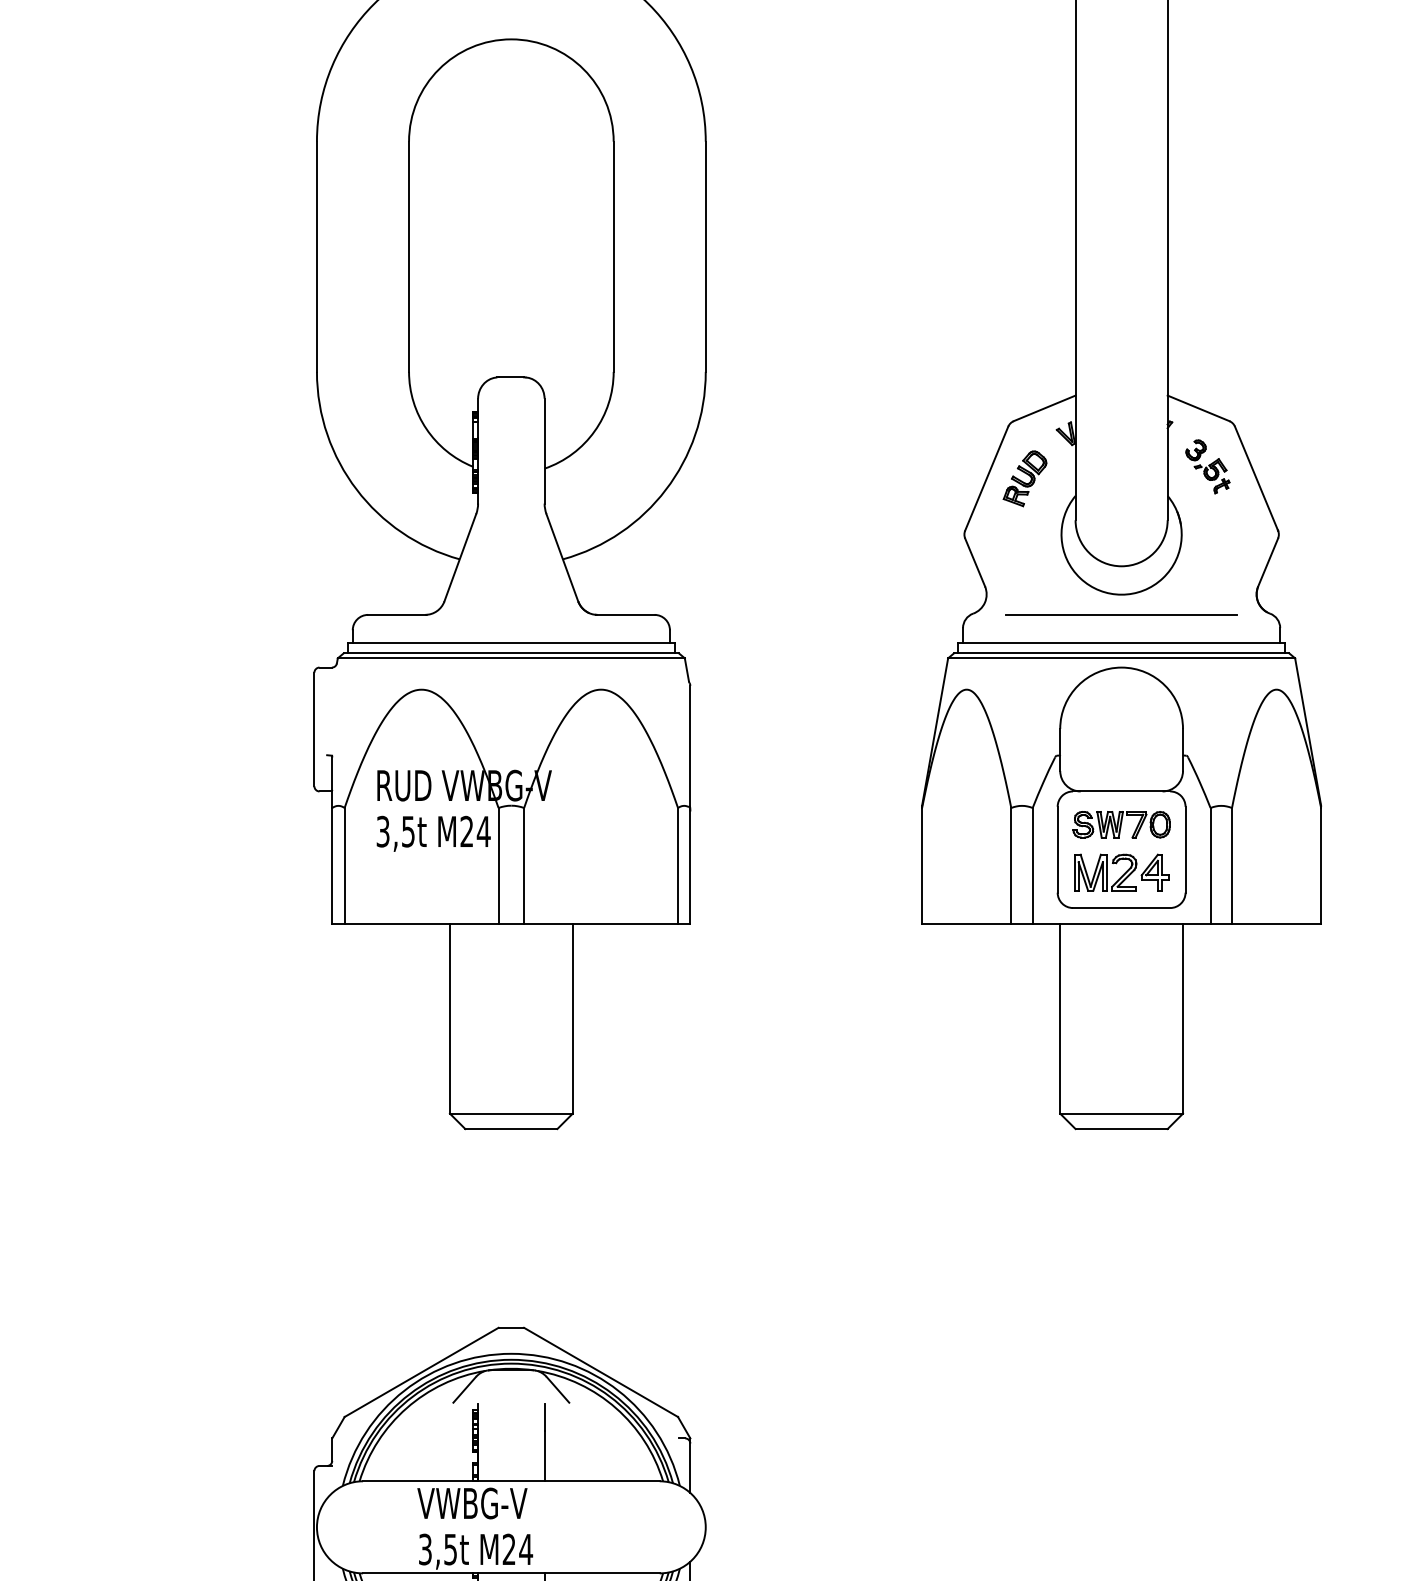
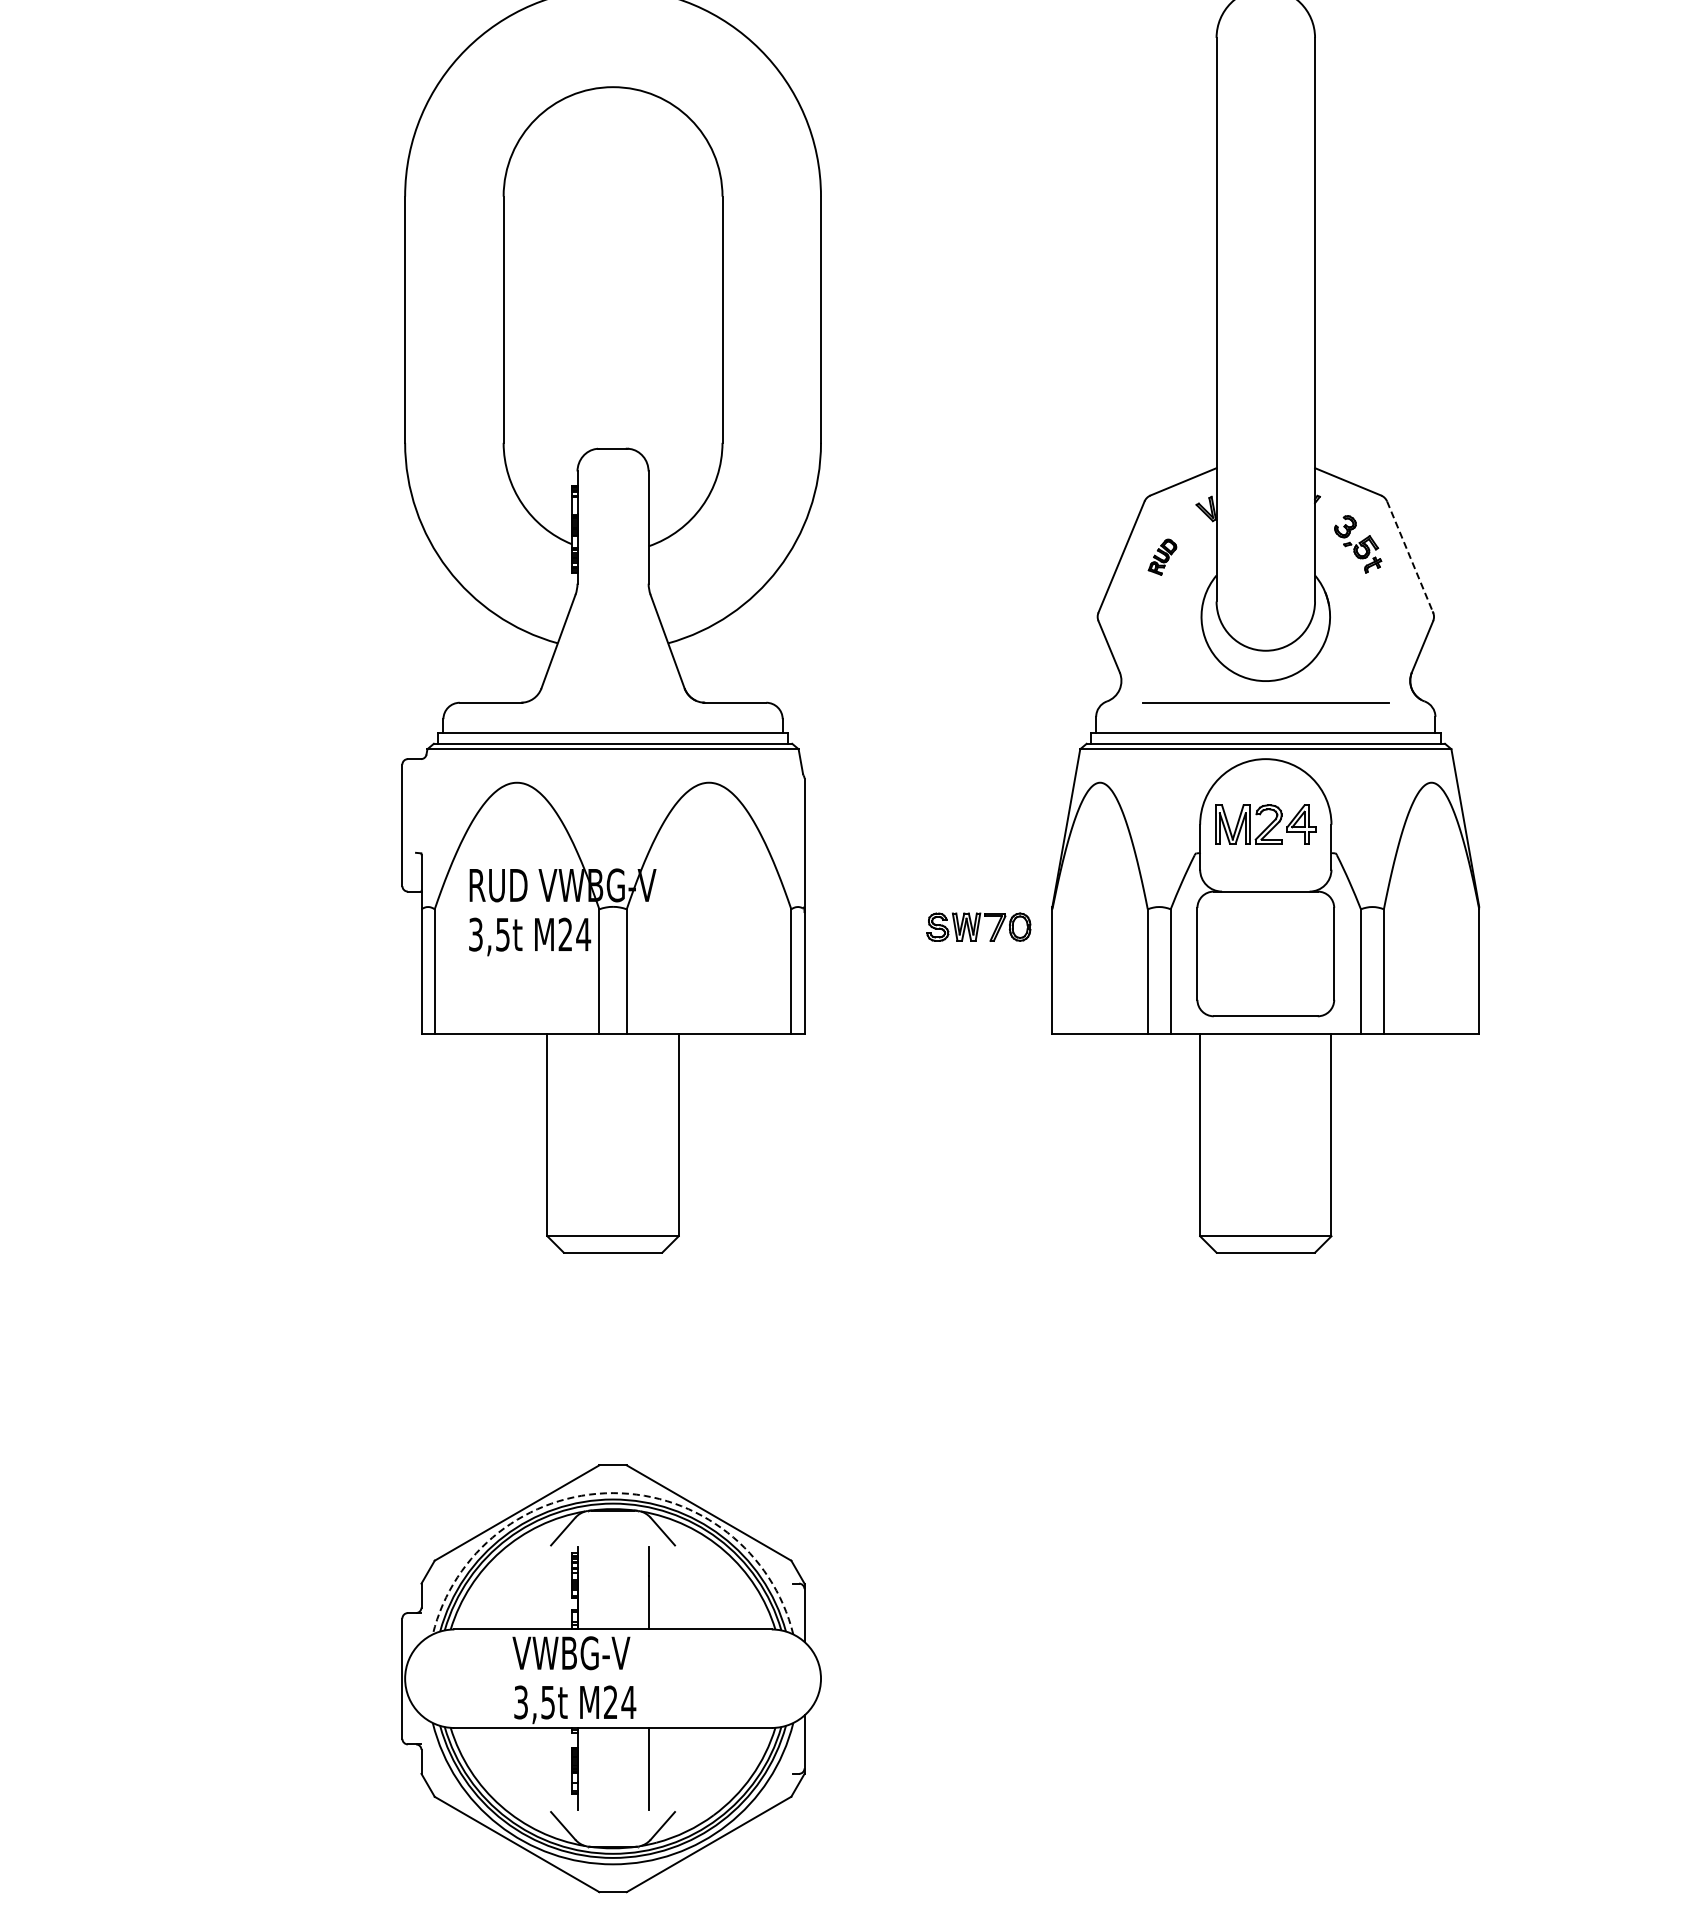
part: (1025, 479) -> (1162, 557), size x0.6
line: (1256, 479) -> (1410, 557), solid -> dashed
part: (1121, 824) -> (978, 926), moved
part: (1121, 872) -> (1265, 824), moved
arc: (511, 1354) -> (613, 1493), solid -> dashed

